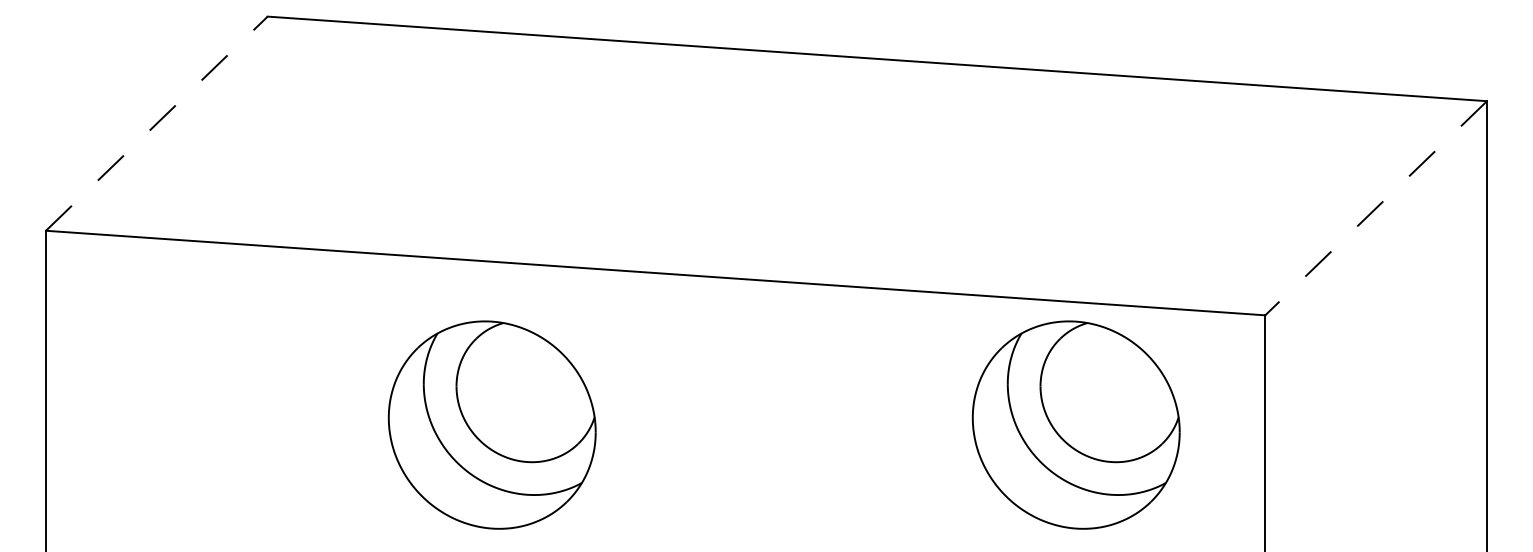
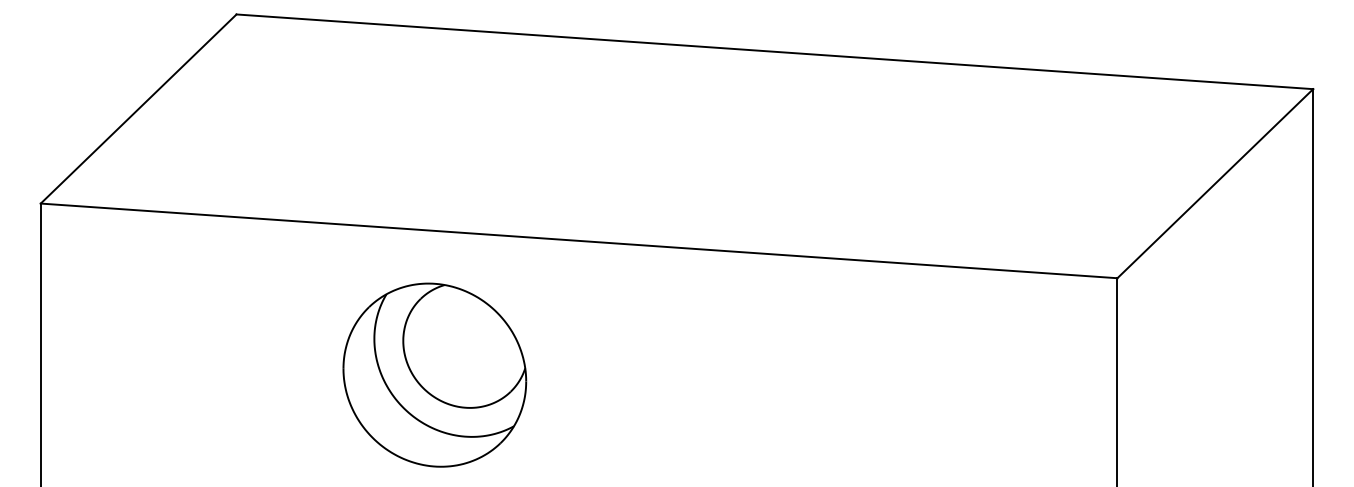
line: (157, 123) -> (139, 108), dashed -> solid
line: (1375, 208) -> (1214, 183), dashed -> solid
part: (1075, 424) -> (949, 374), removed

